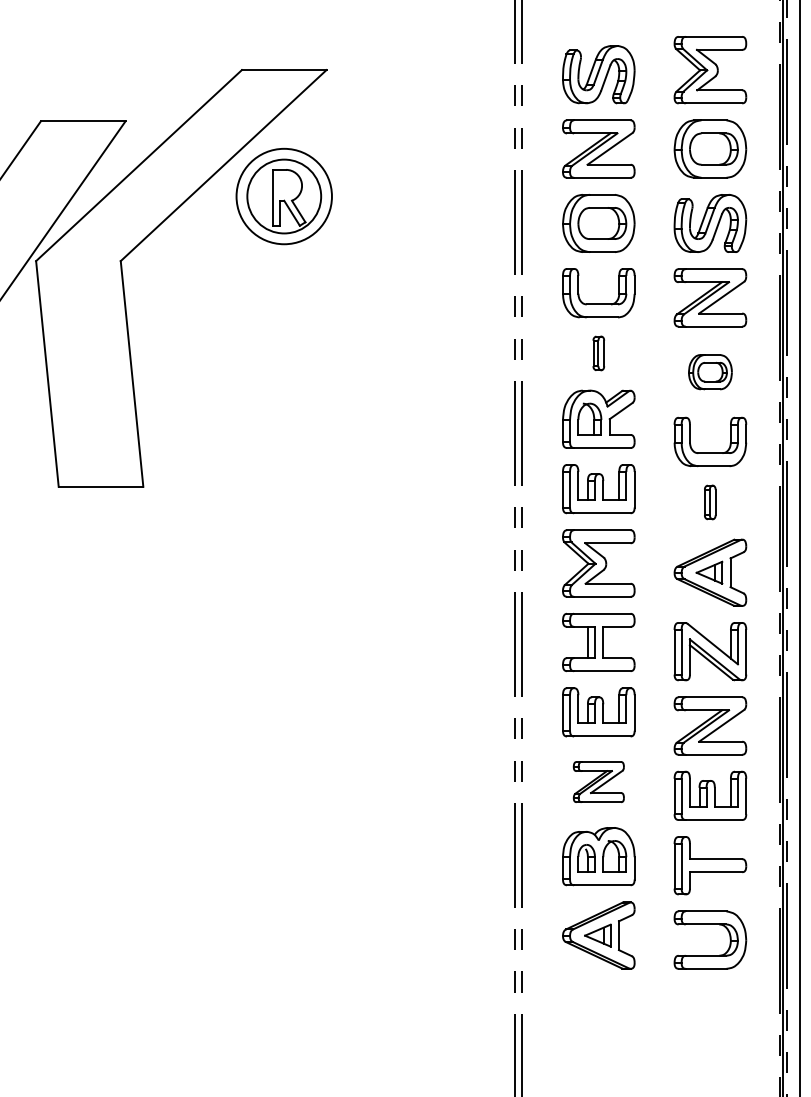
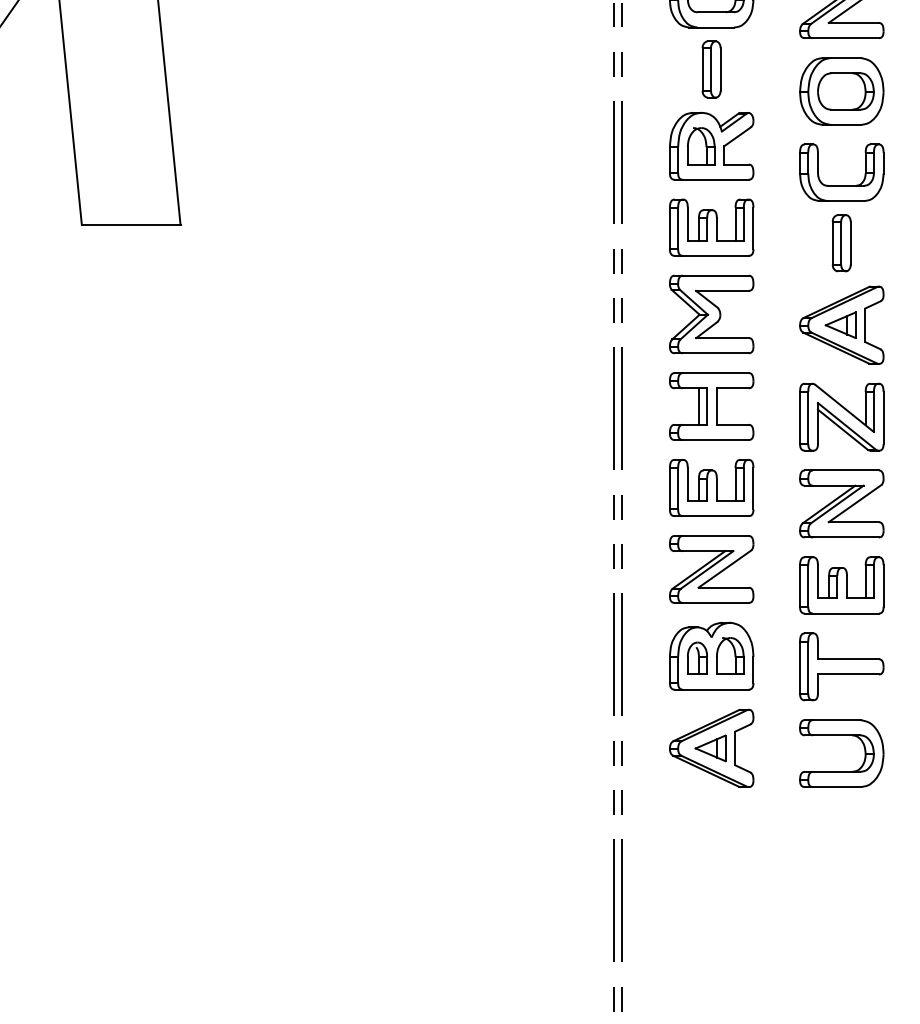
part: (598, 353) -> (711, 69), size x1.43
part: (710, 371) -> (841, 90), size x1.67
part: (709, 502) -> (840, 243), size x1.43
part: (598, 781) -> (711, 568), size x1.43

